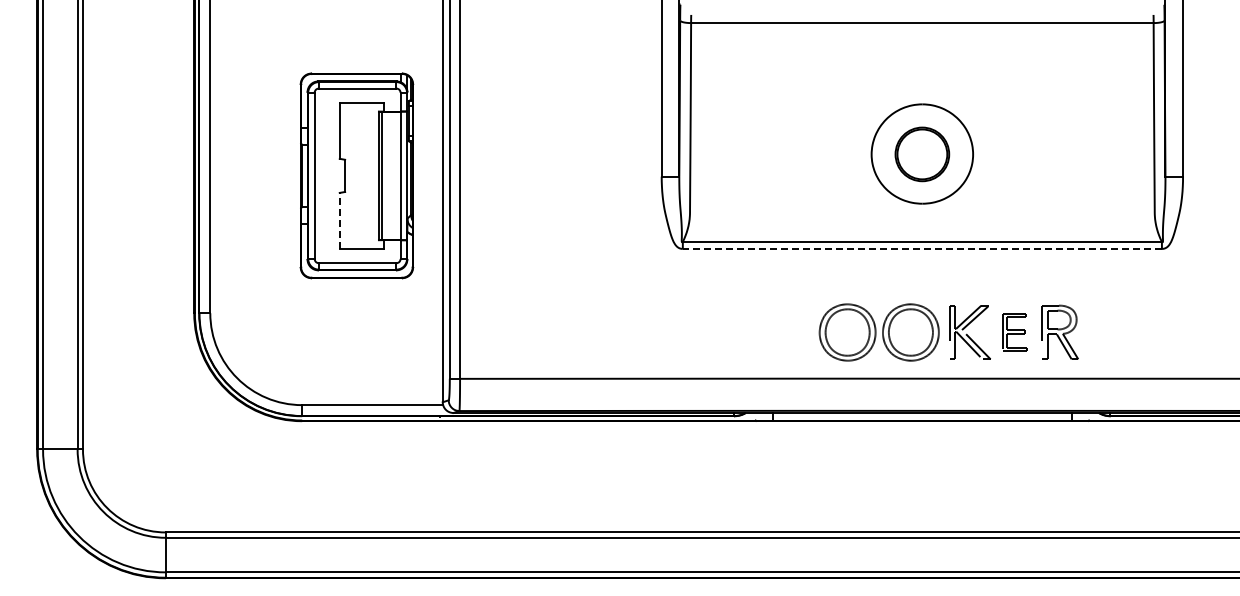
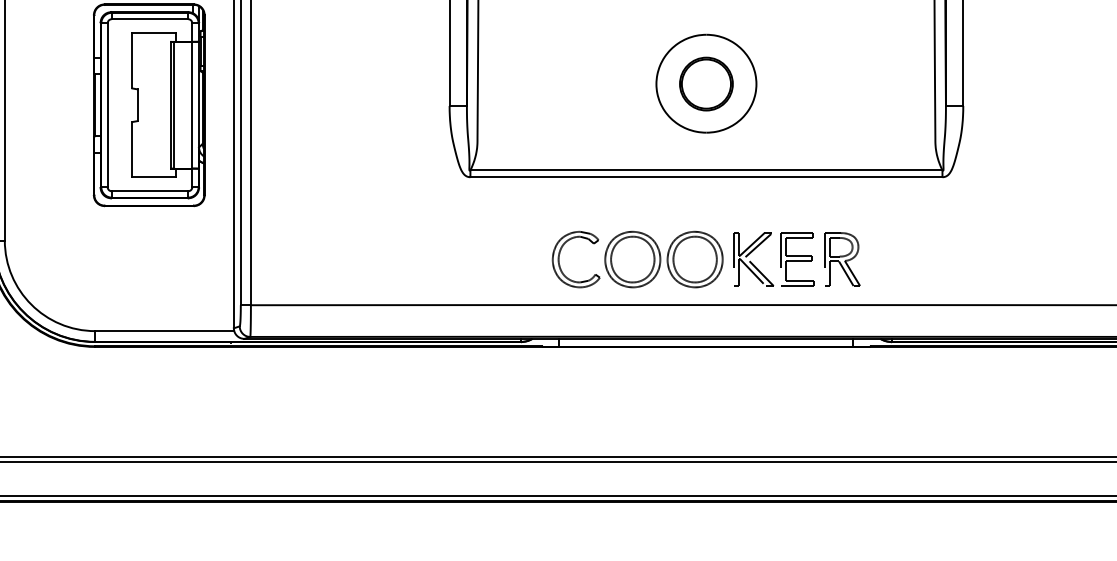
line: (339, 220) -> (132, 149), dashed -> solid
line: (922, 248) -> (706, 176), dashed -> solid
part: (773, 332) -> (559, 259), added
part: (1014, 332) -> (797, 259), size x1.43

